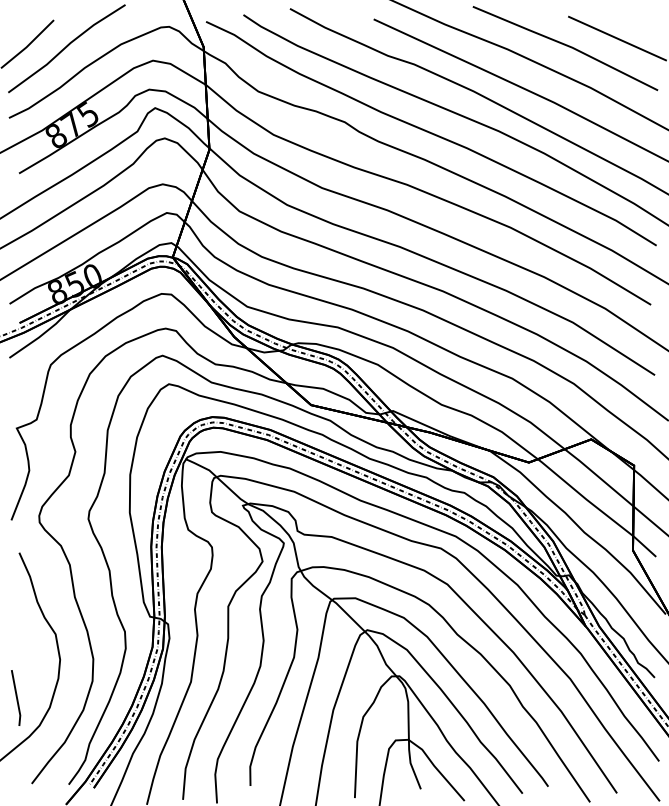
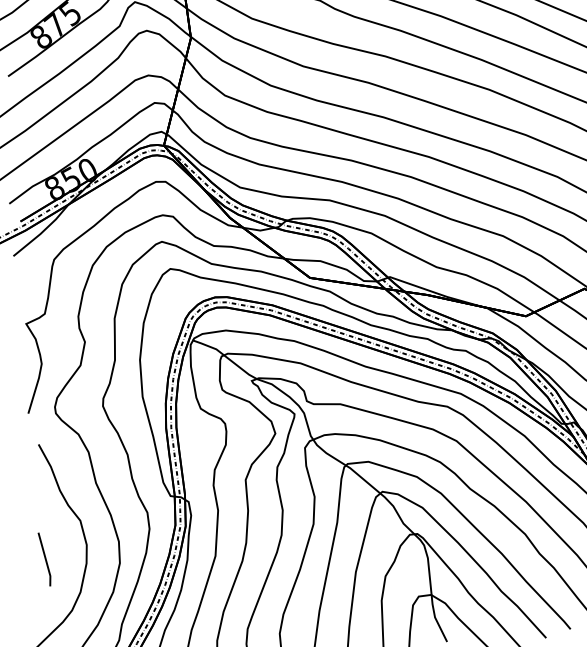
line: (16, 697) -> (45, 558), moved

